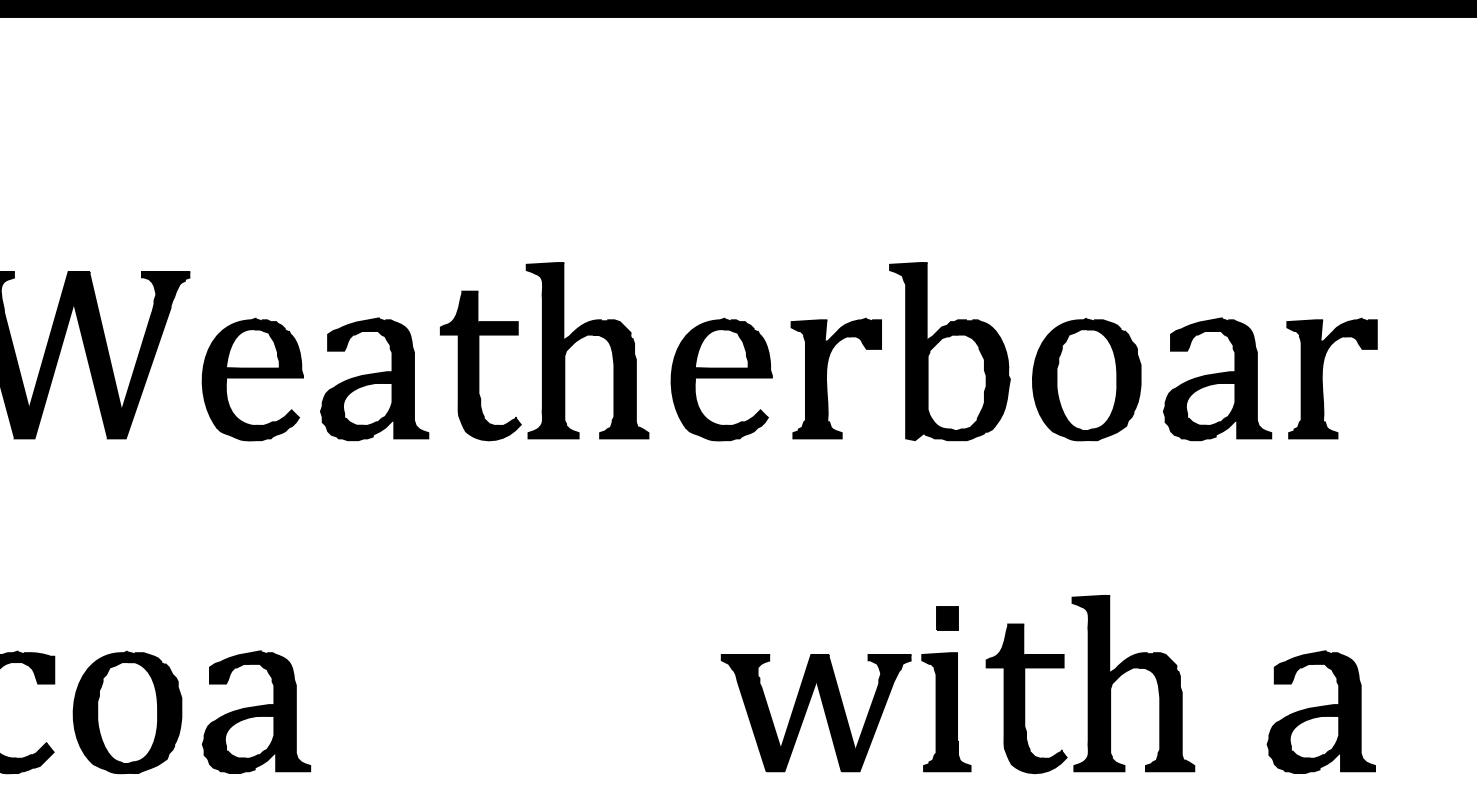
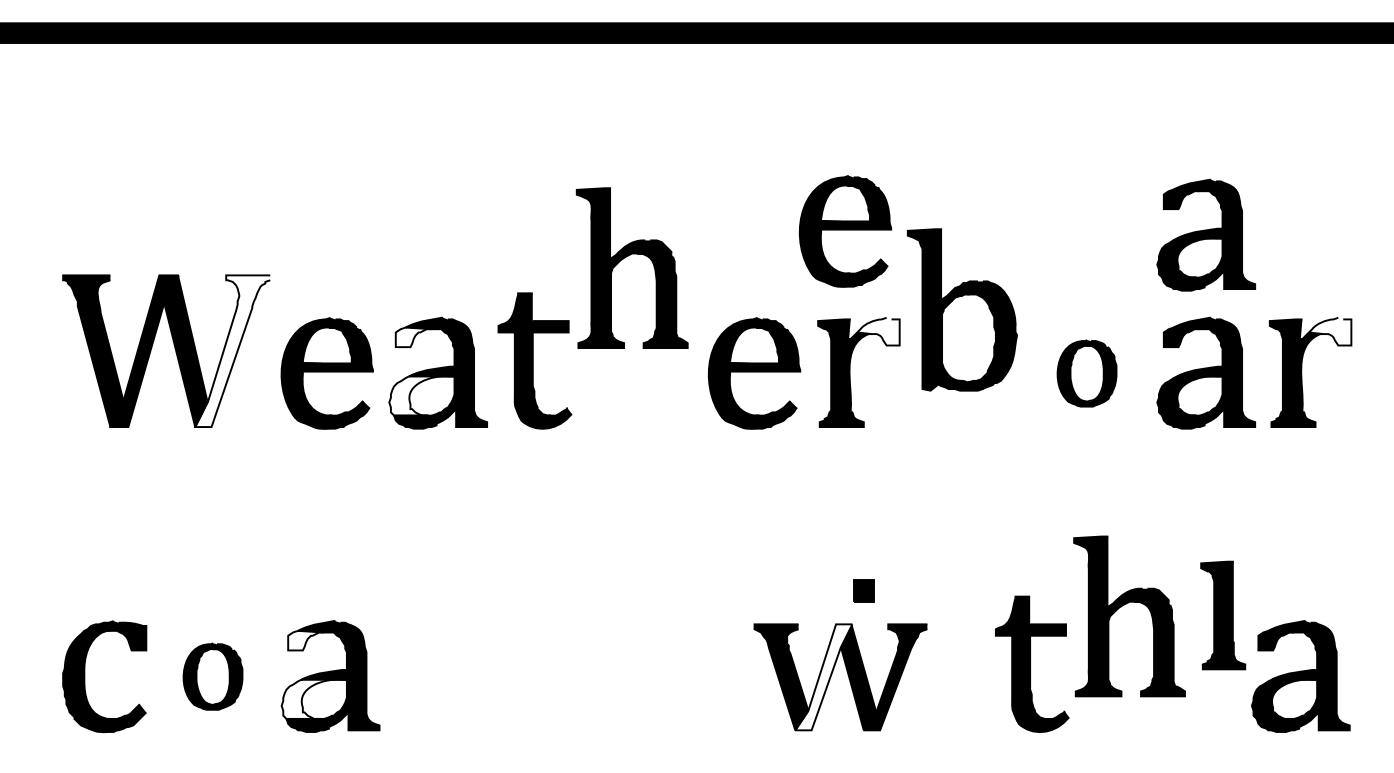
part: (821, 223) -> (845, 231), added
part: (1217, 227) -> (1206, 234), added
fill: (857, 333) -> (878, 331), removed
fill: (1352, 333) -> (1329, 331), removed
part: (581, 339) -> (626, 257), moved
fill: (347, 340) -> (413, 337), removed
part: (948, 351) -> (961, 309), moved
fill: (148, 355) -> (232, 351), removed
part: (1086, 379) -> (1086, 373), size x0.6
fill: (356, 403) -> (421, 395), removed
part: (946, 617) -> (863, 590), moved
fill: (230, 672) -> (306, 640), removed
part: (1124, 673) -> (1121, 607), moved
part: (126, 712) -> (212, 676), size x0.6
part: (946, 712) -> (1223, 615), moved
fill: (797, 713) -> (823, 677), removed
fill: (237, 736) -> (313, 698), removed

